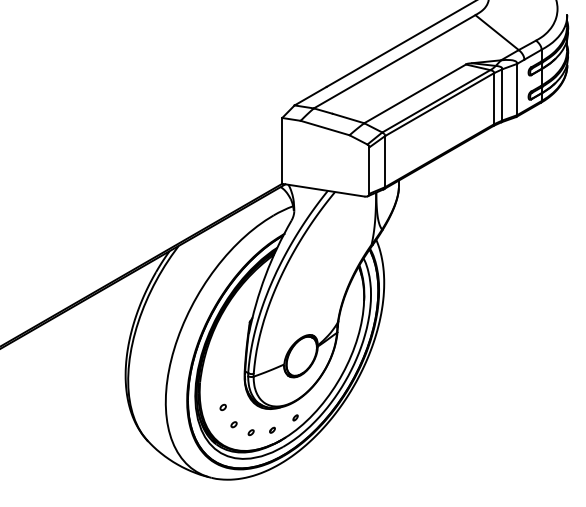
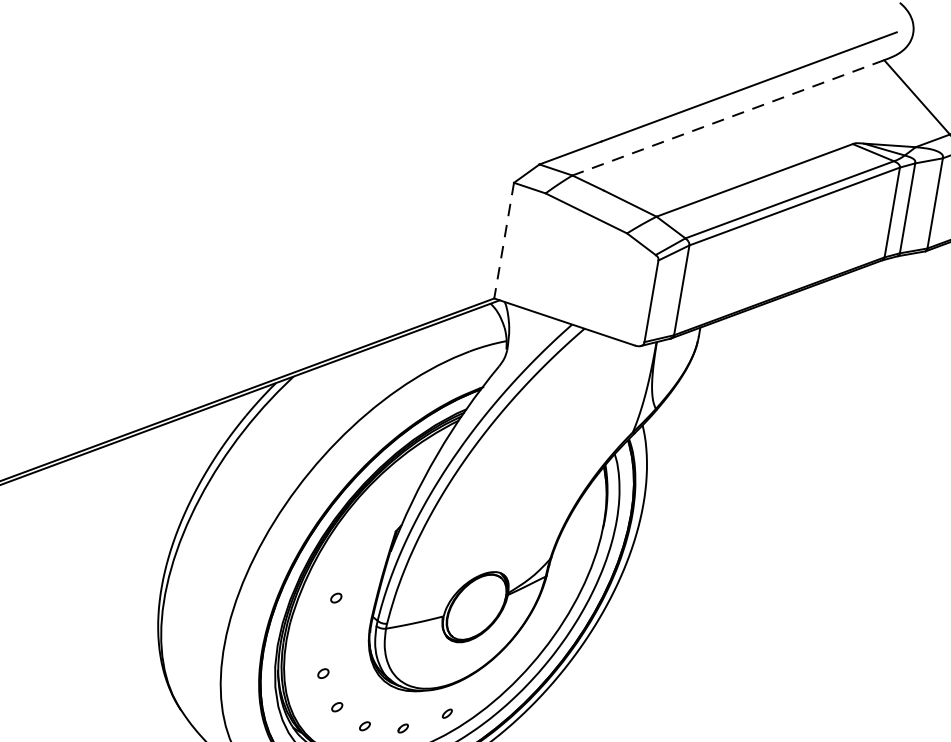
line: (394, 62) -> (727, 119), solid -> dashed
line: (282, 150) -> (504, 240), solid -> dashed
part: (222, 363) -> (335, 596), added

